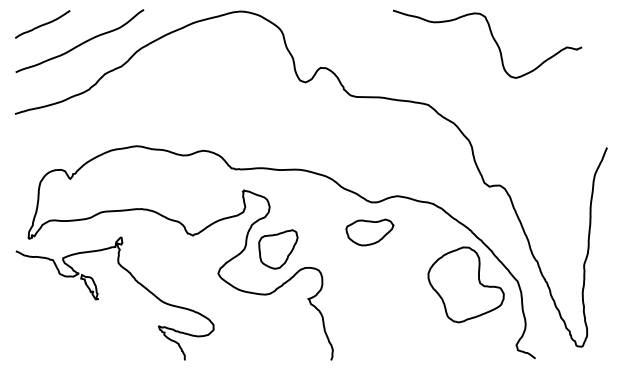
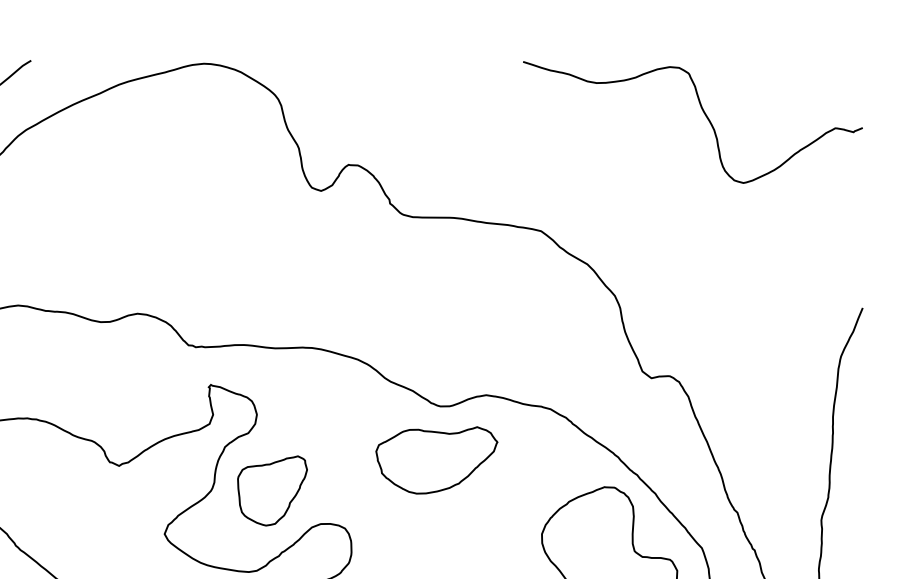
curve: (493, 40) -> (703, 115), moved
part: (369, 232) -> (436, 460), size x1.43

